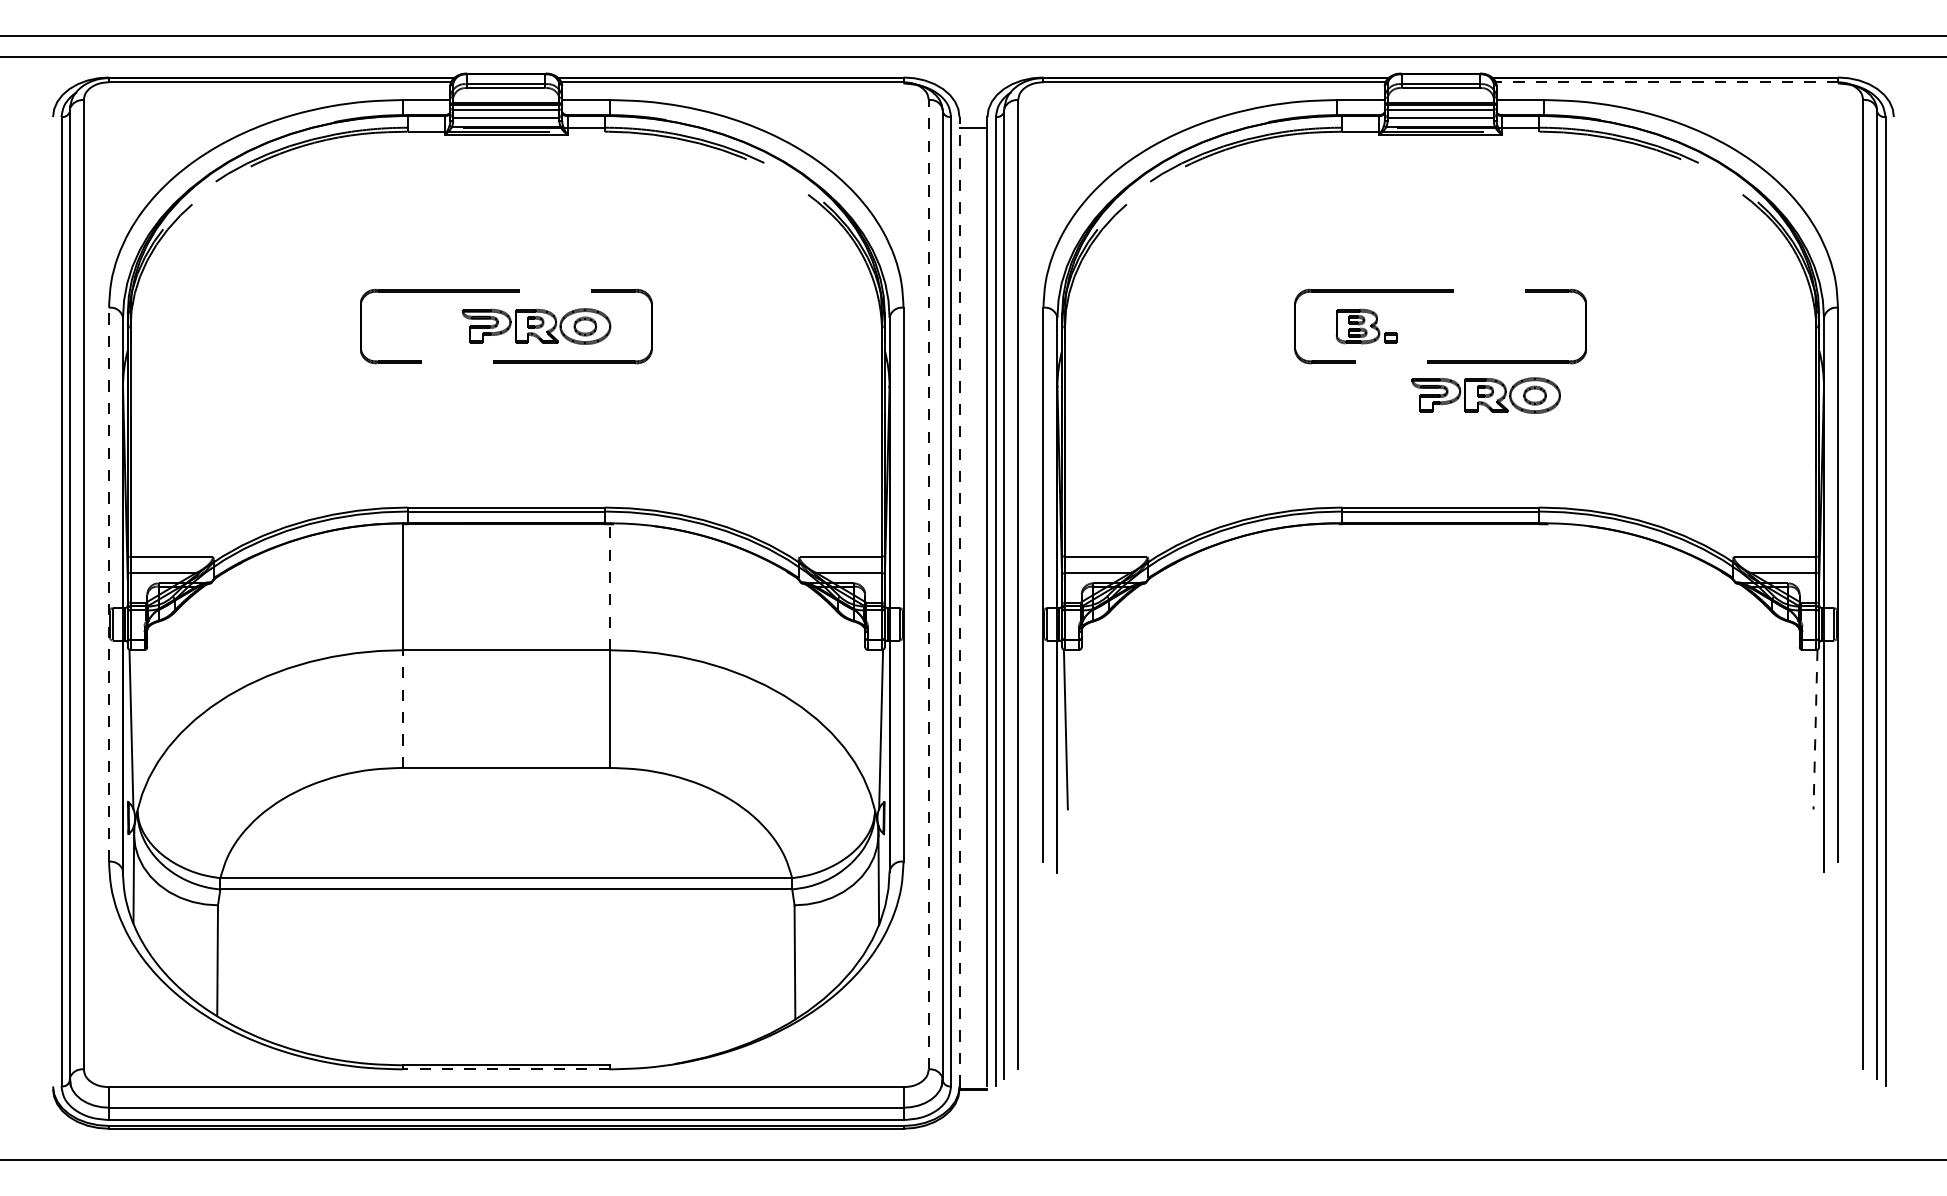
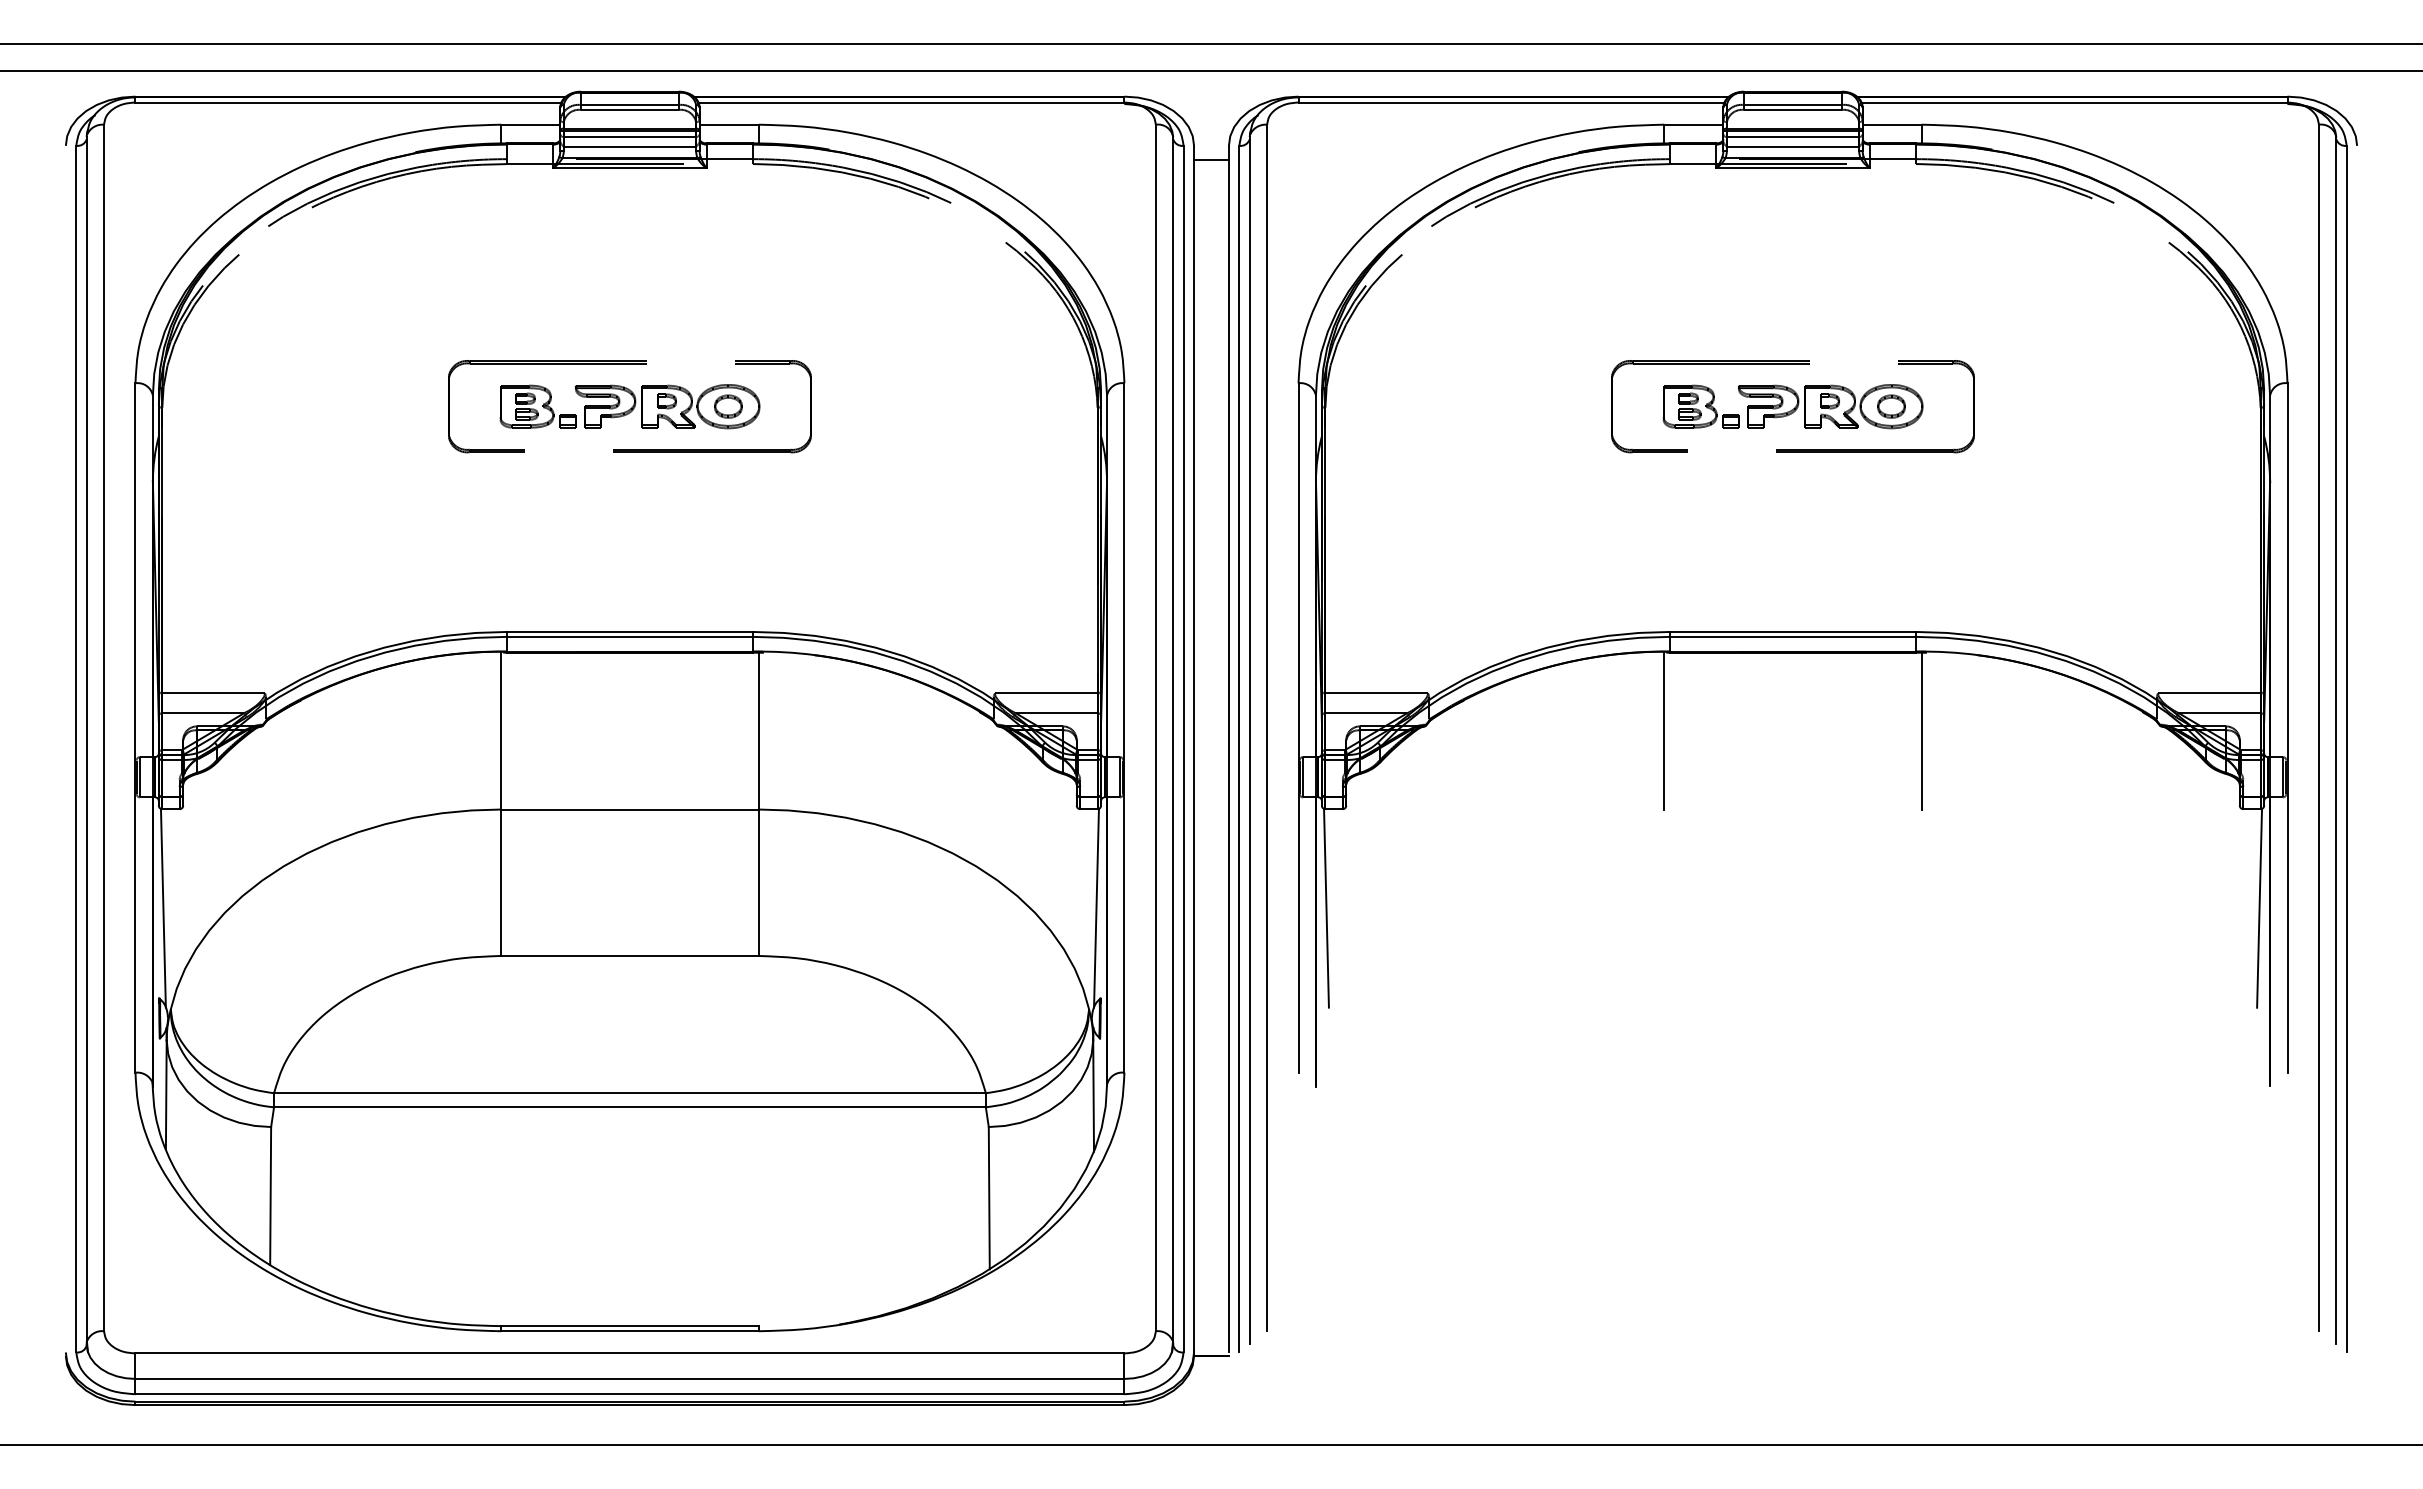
line: (1666, 82) -> (2073, 102), dashed -> solid
part: (432, 326) -> (537, 406), added
part: (1486, 395) -> (1830, 406), moved
line: (109, 584) -> (135, 727), dashed -> solid
line: (928, 584) -> (1155, 727), dashed -> solid
line: (609, 586) -> (758, 730), dashed -> solid
line: (1337, 586) -> (1664, 730), added
line: (1543, 586) -> (1921, 730), added
line: (959, 601) -> (1194, 748), dashed -> solid
line: (403, 708) -> (501, 882), dashed -> solid
line: (1815, 729) -> (2259, 908), dashed -> solid
line: (505, 1069) -> (629, 1331), dashed -> solid

